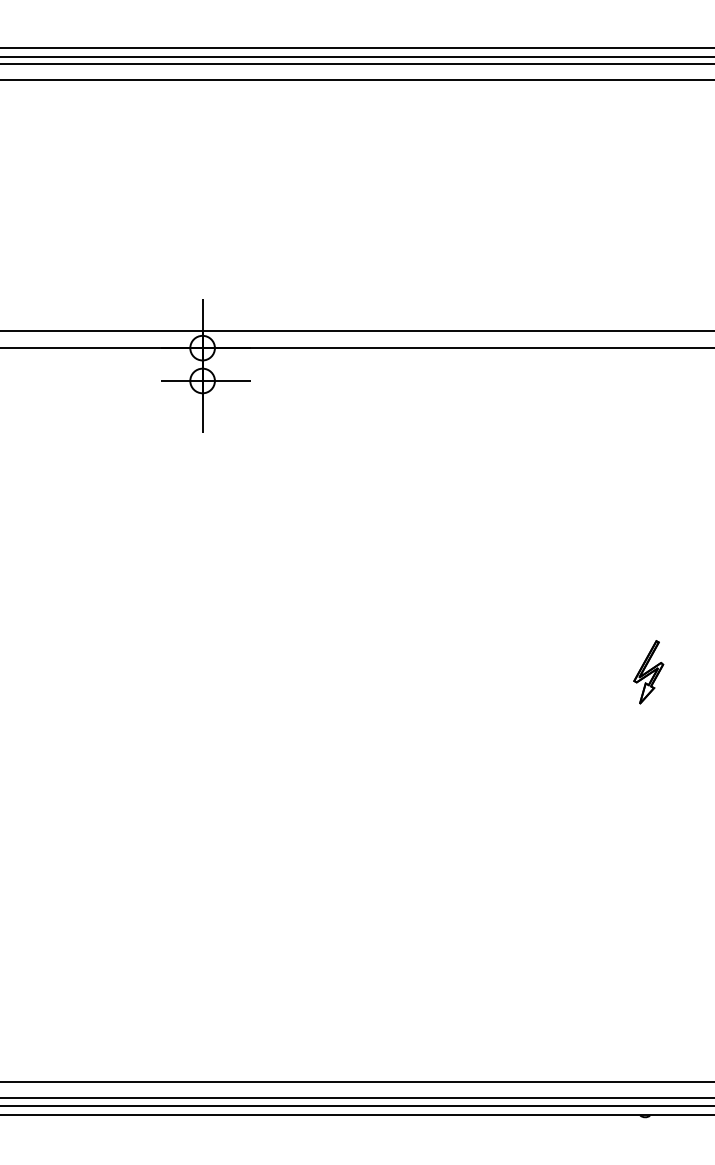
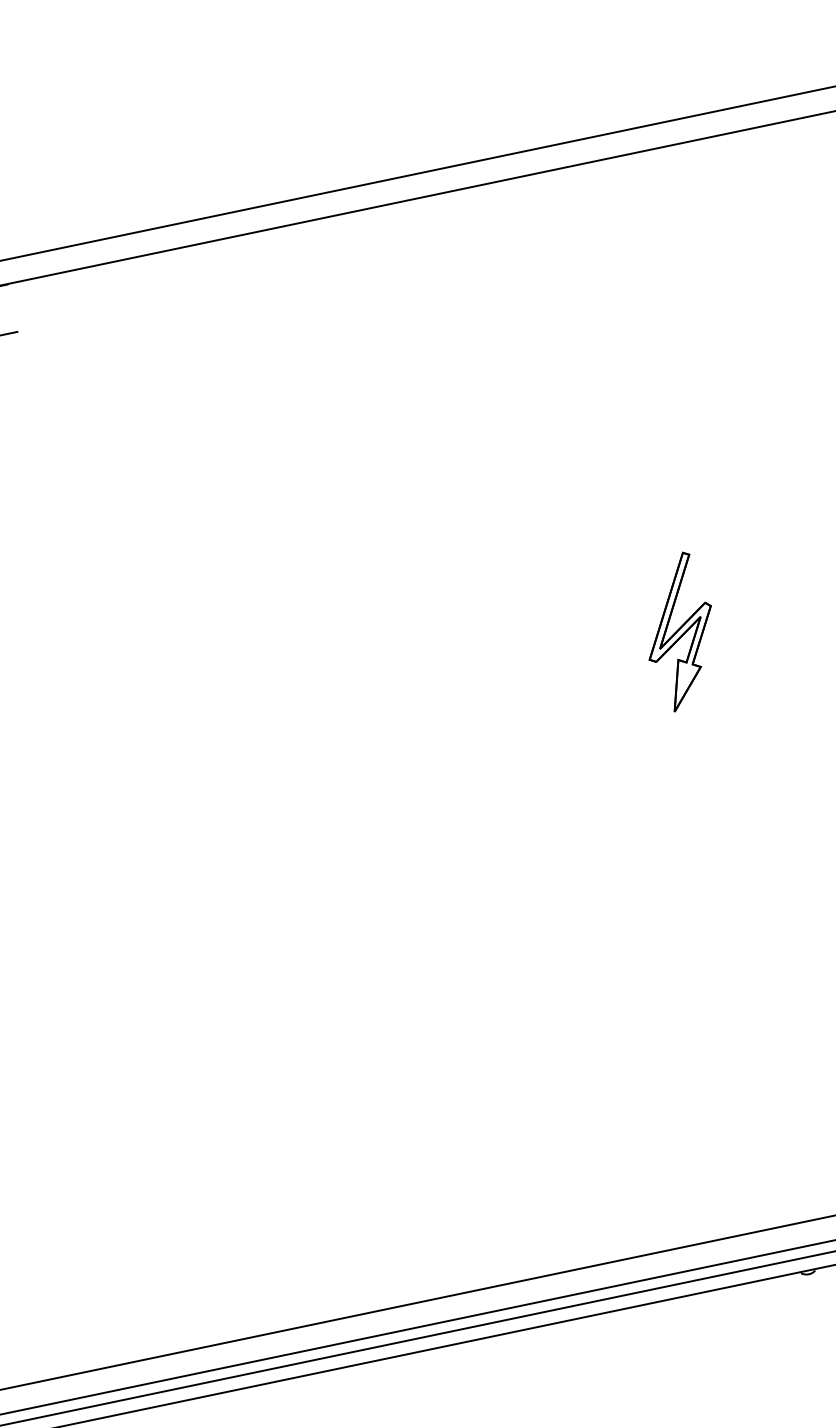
part: (648, 672) -> (679, 632), size x1.67

